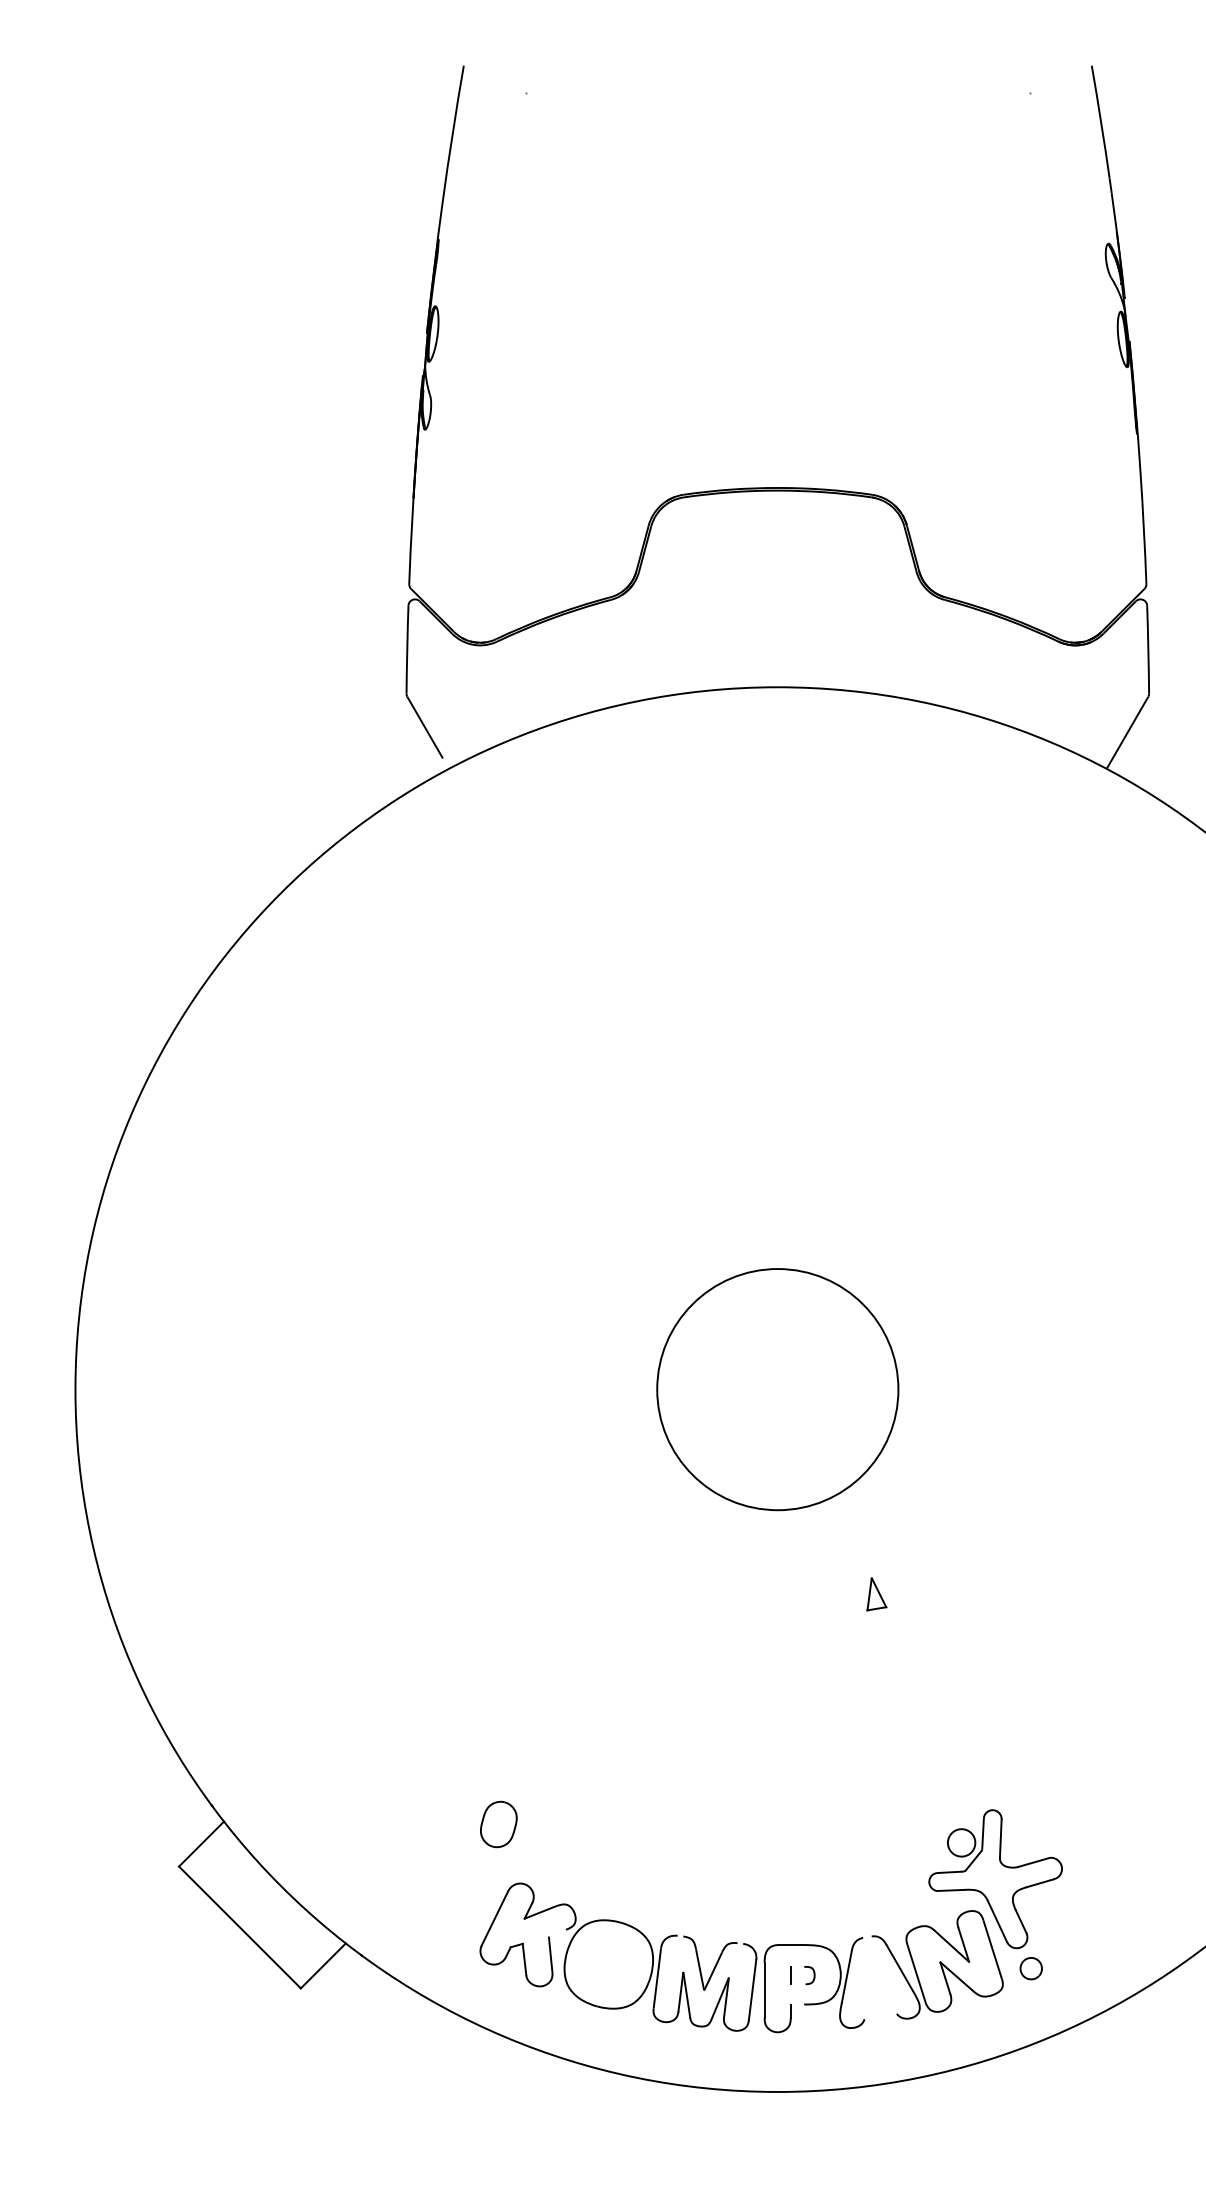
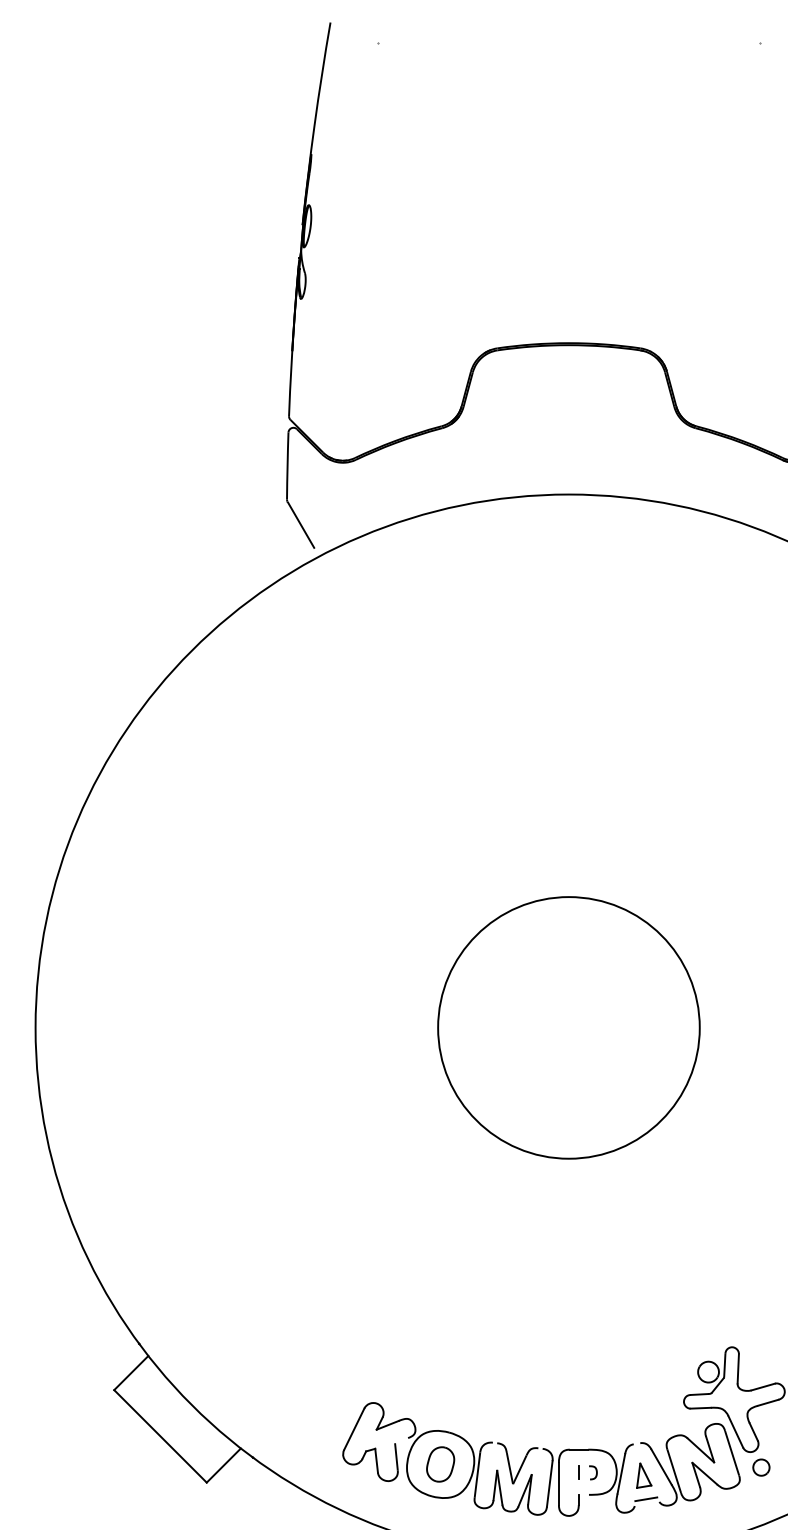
circle: (777, 1389) -> (568, 1027), size x1.43
part: (876, 1594) -> (643, 1475), moved
part: (498, 1824) -> (440, 1464), moved
line: (879, 2009) -> (646, 1498), added

